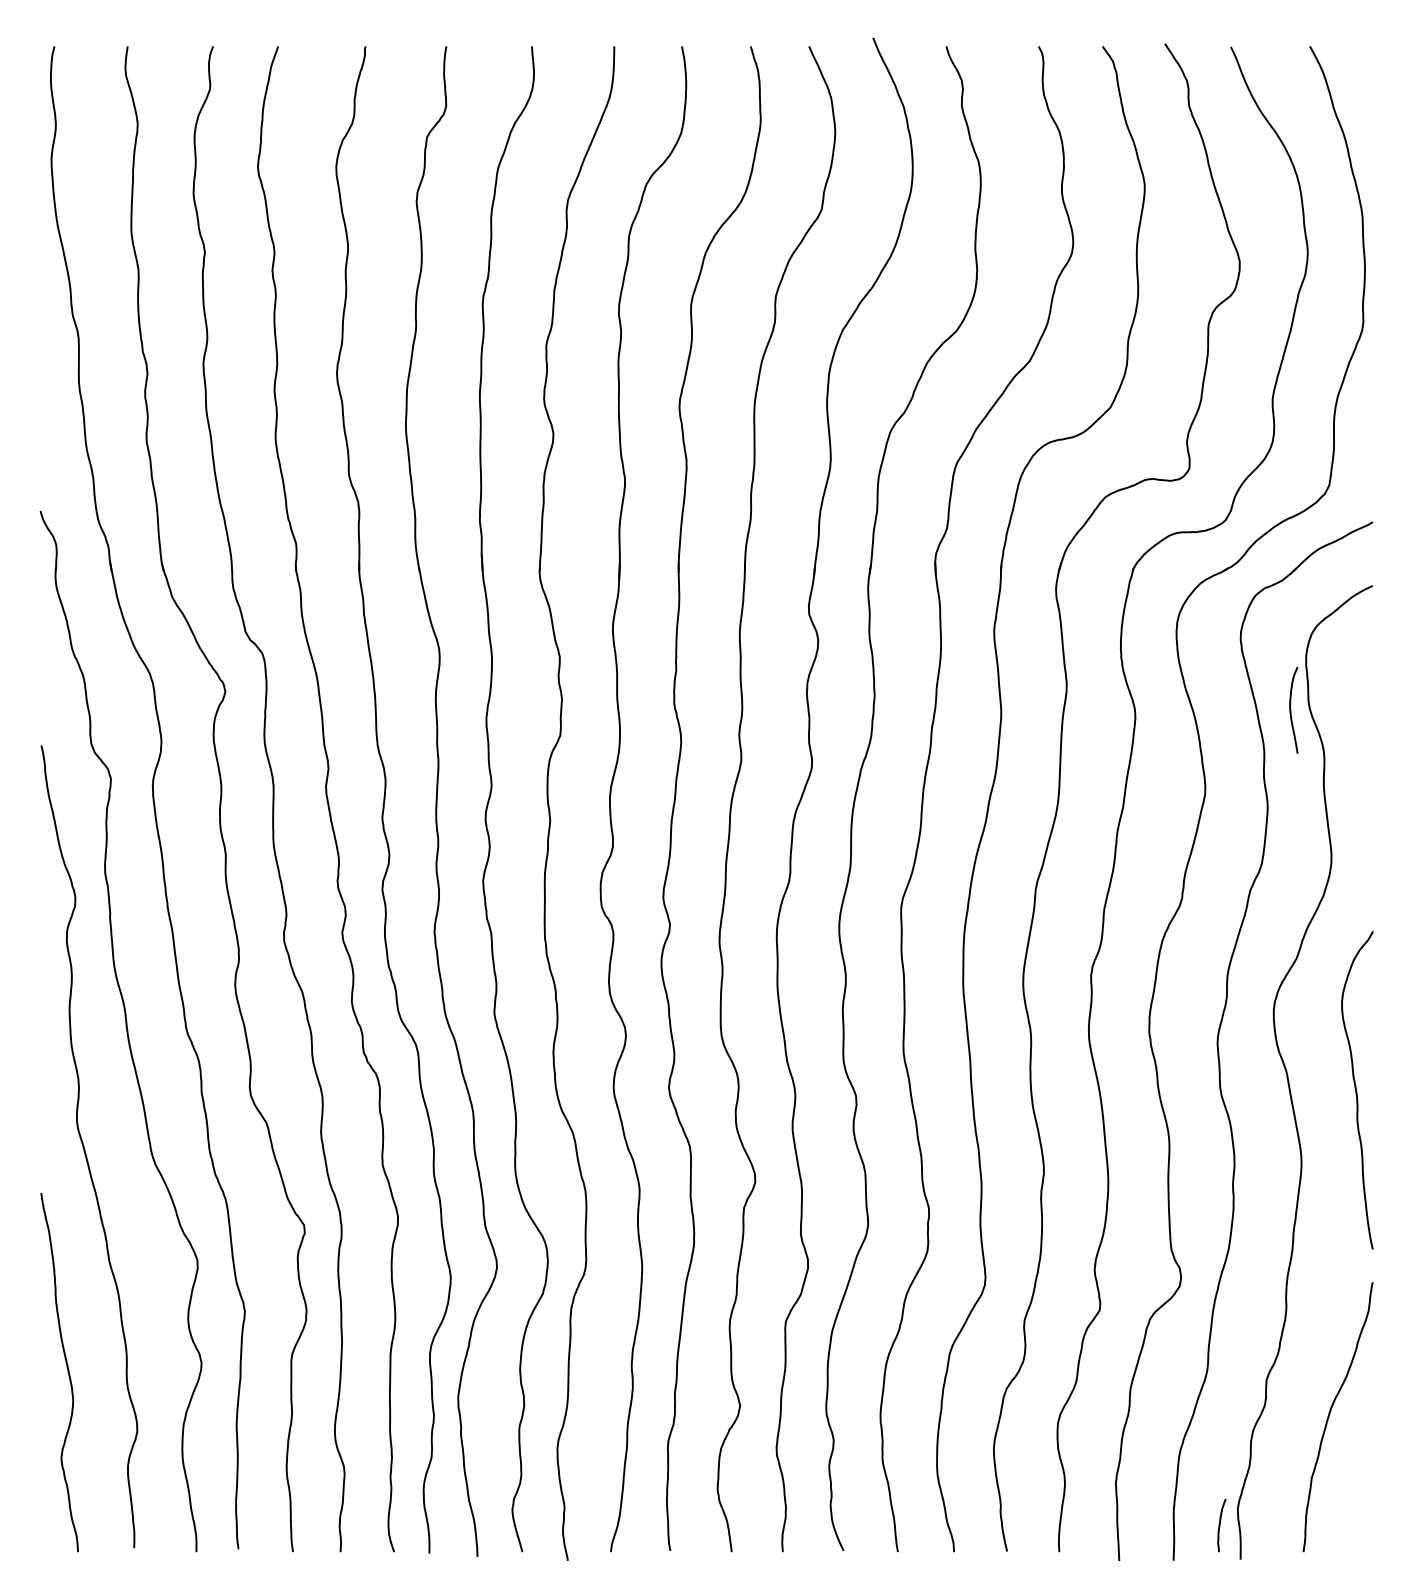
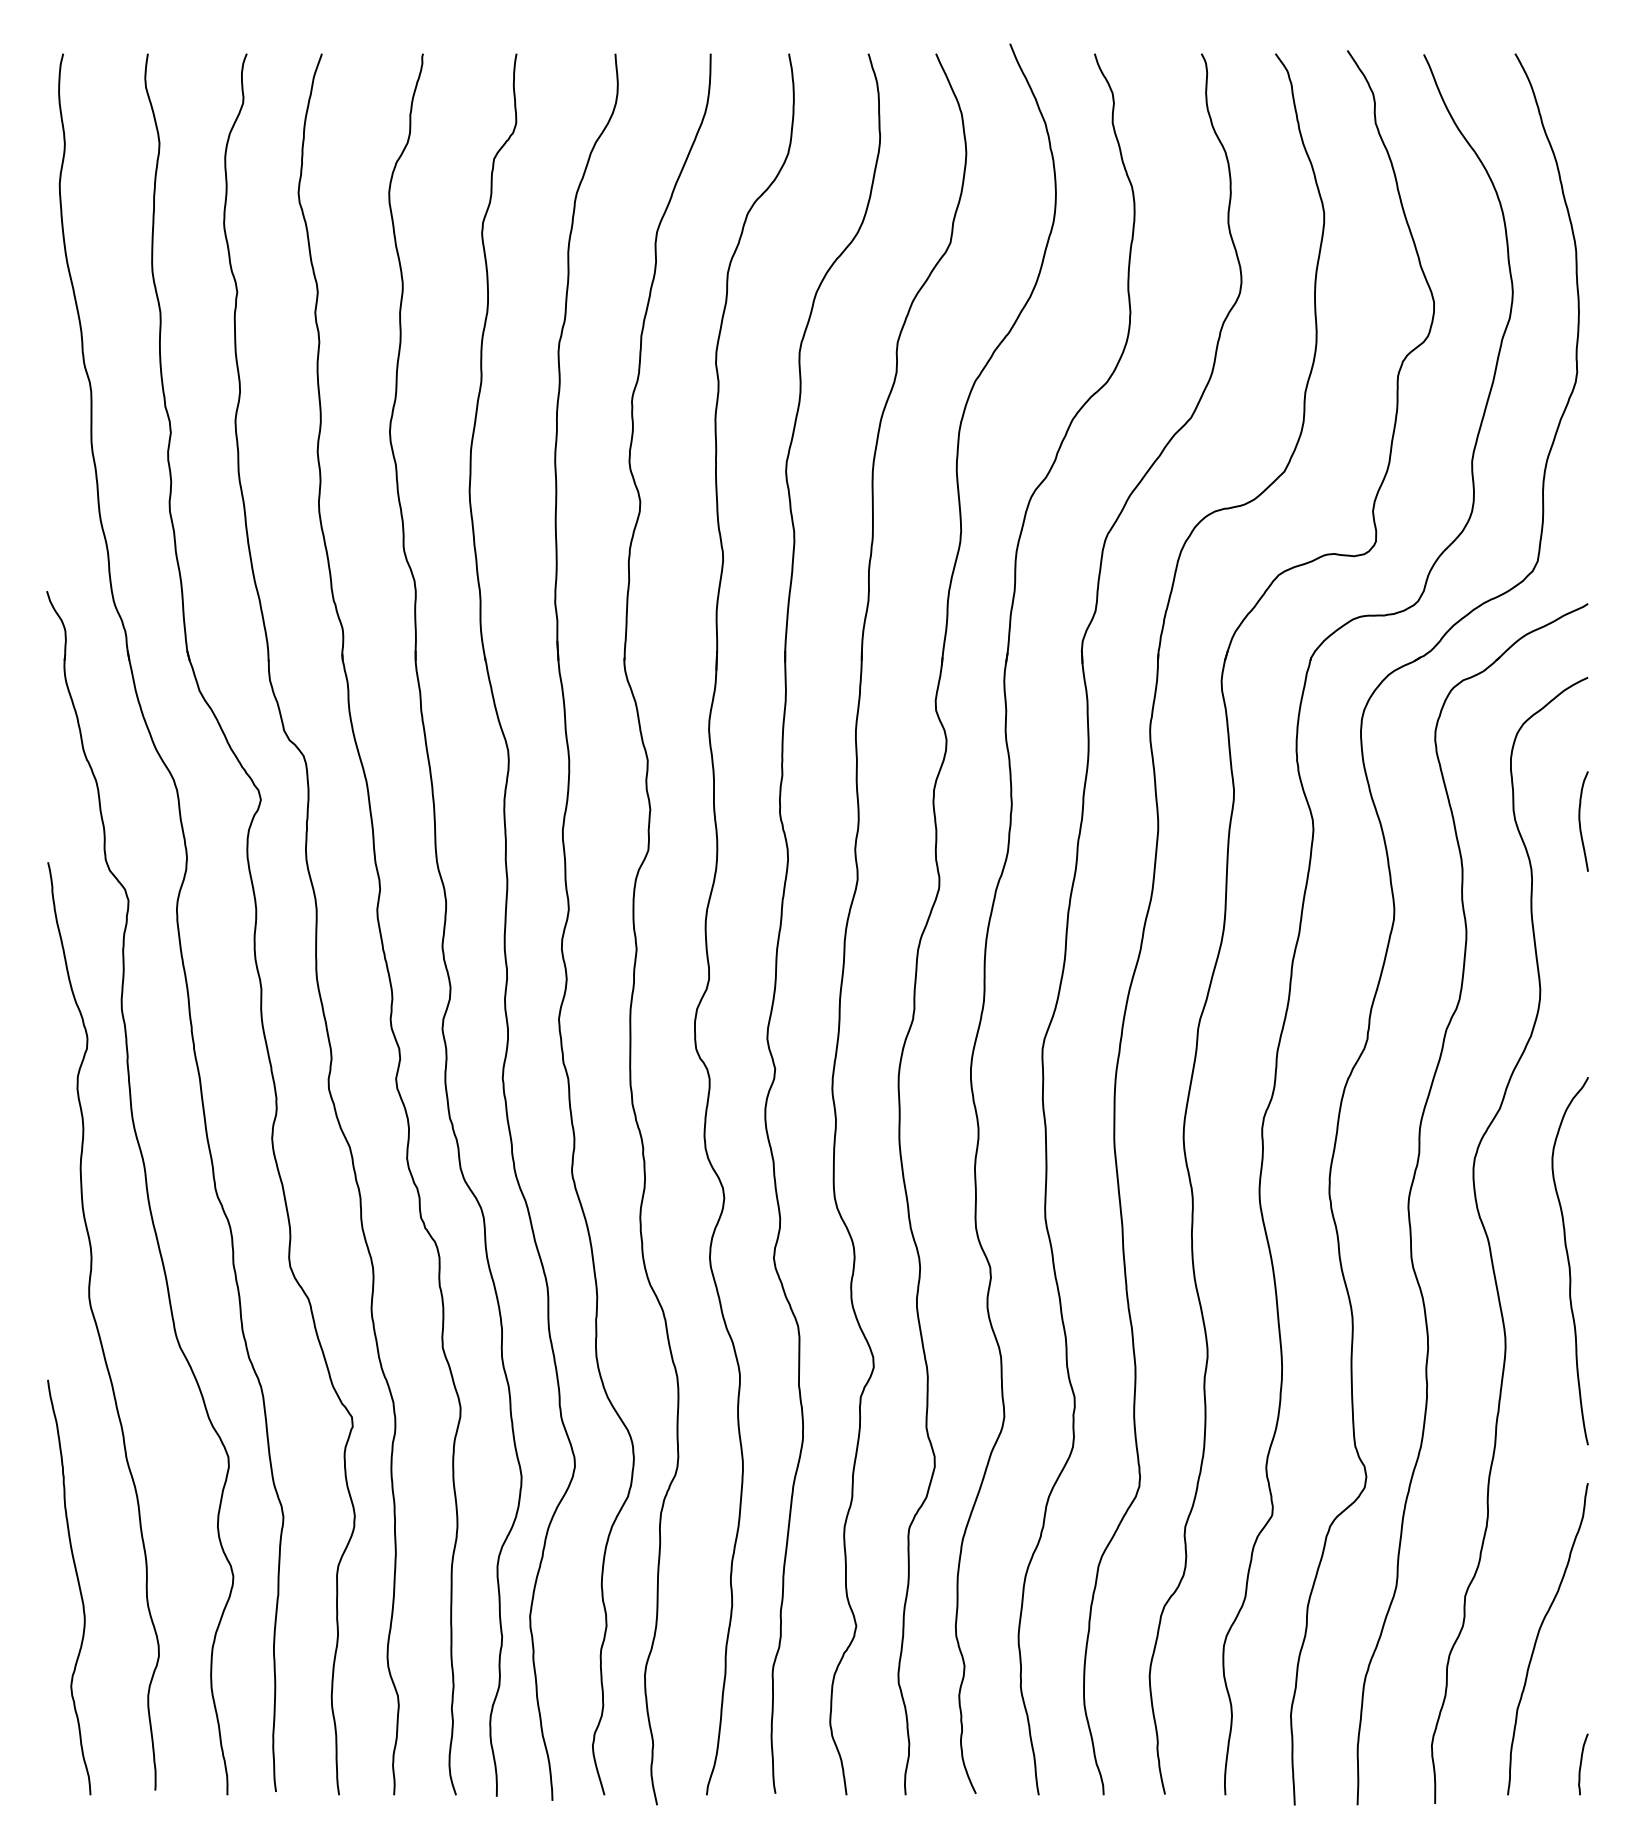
curve: (1291, 710) -> (1580, 821), moved
curve: (1220, 1525) -> (1581, 1764), moved

